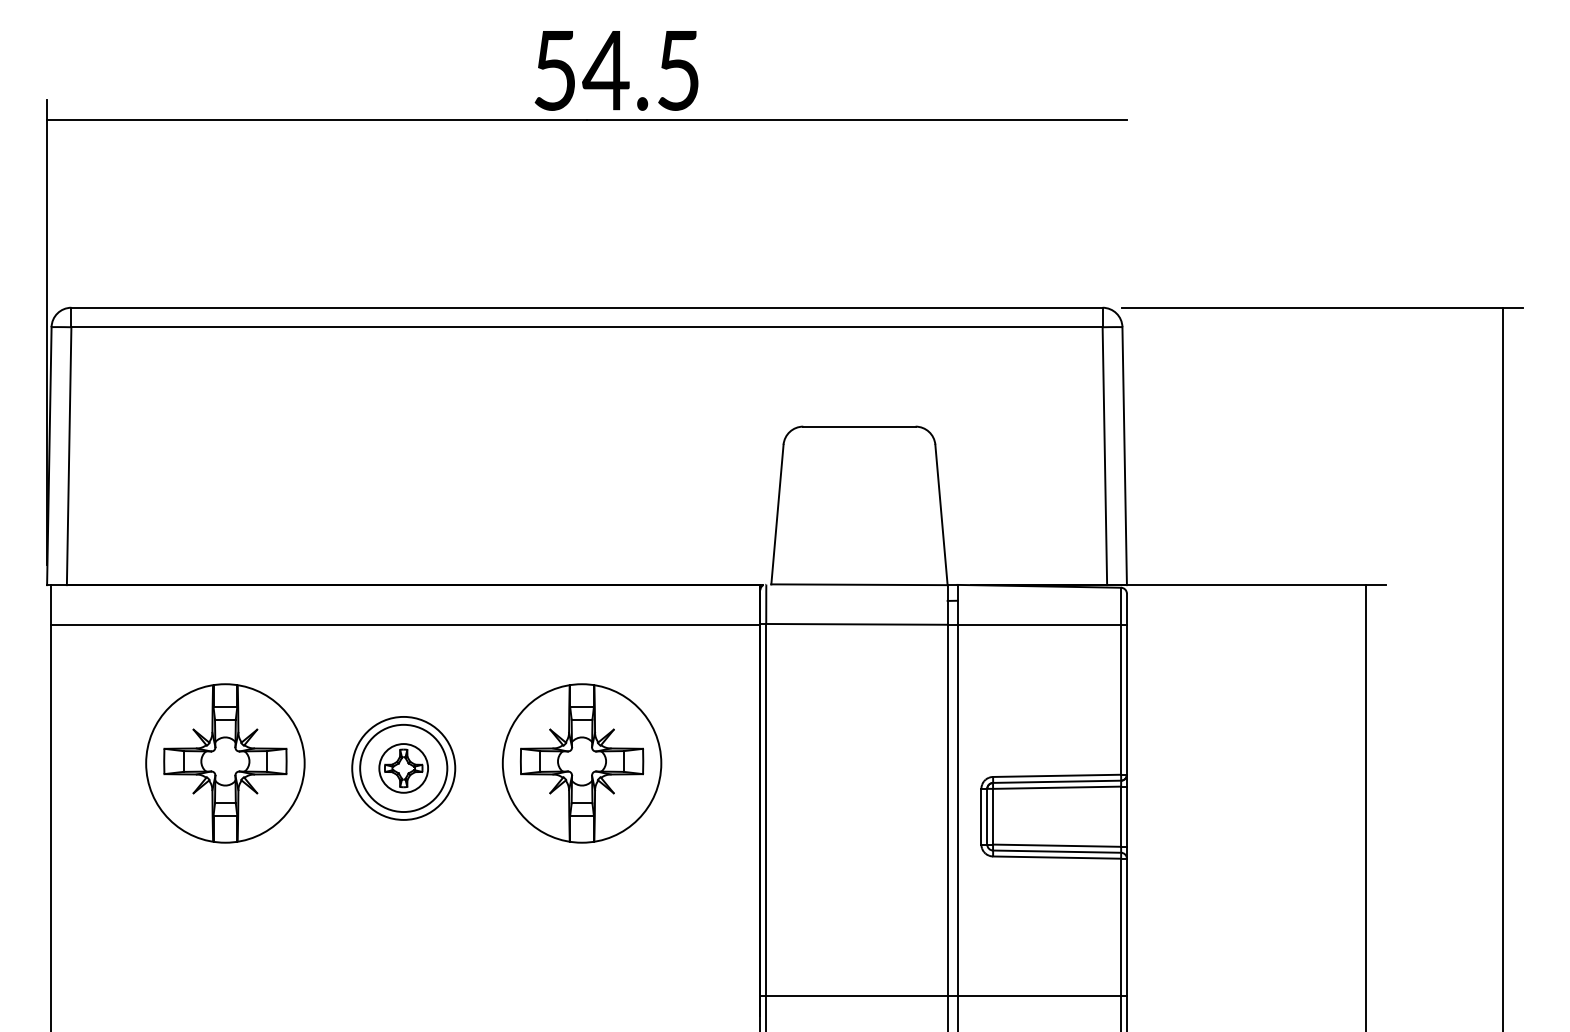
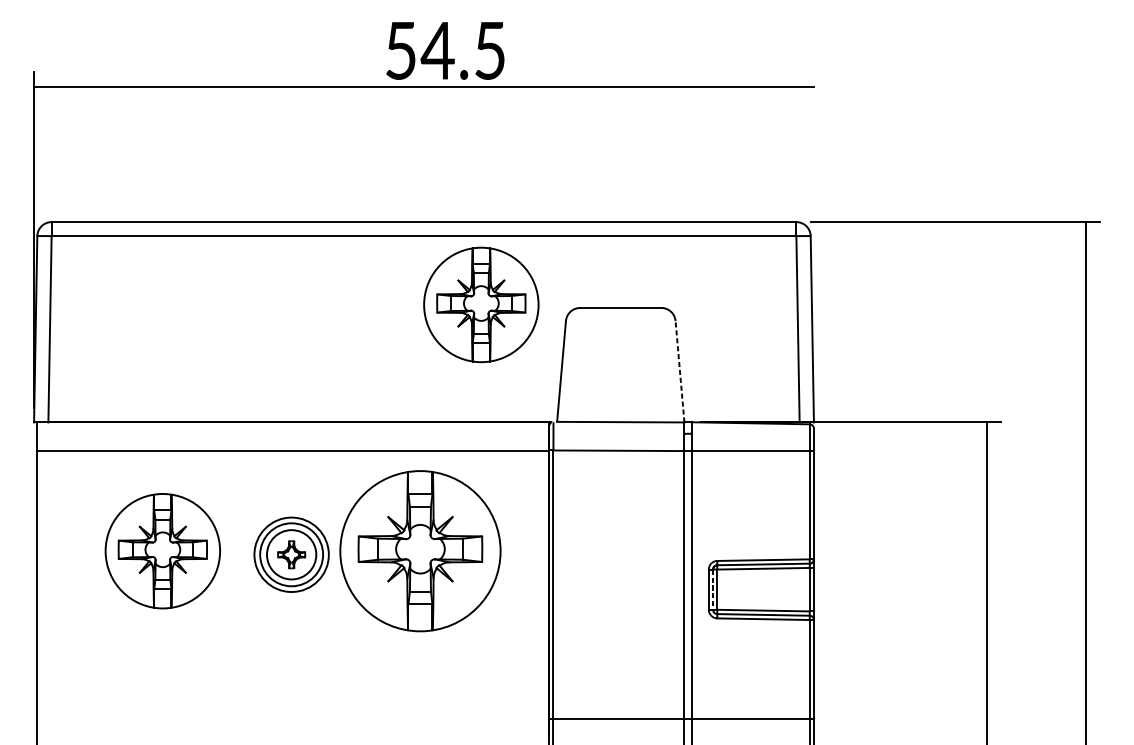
part: (666, 422) -> (481, 304), added
line: (941, 514) -> (680, 371), solid -> dashed
part: (581, 763) -> (420, 551), size x1.4
circle: (403, 768) -> (291, 554), size x1.4
line: (987, 816) -> (713, 589), solid -> dashed

